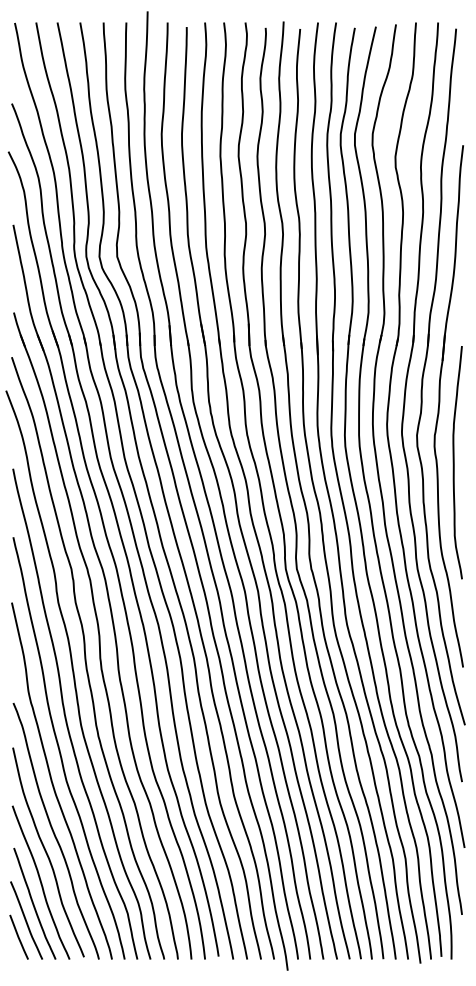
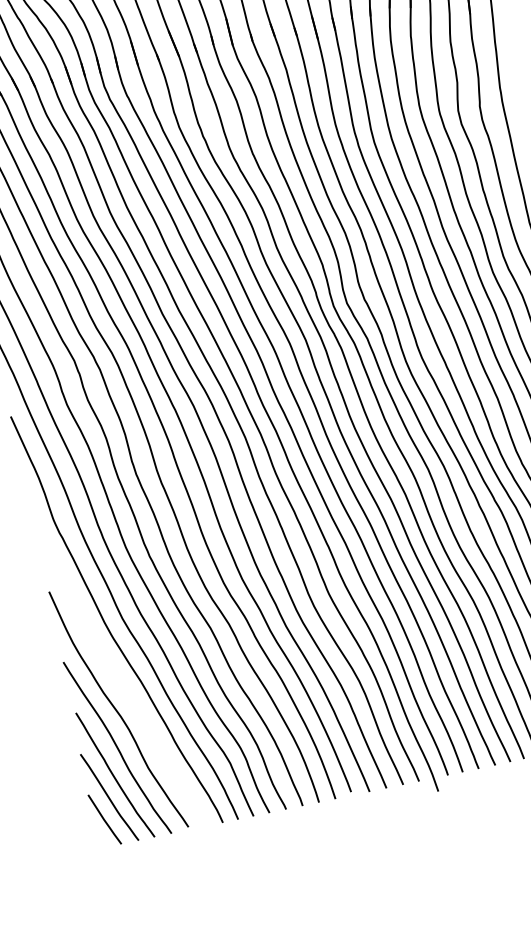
curve: (54, 831) -> (120, 682), removed

